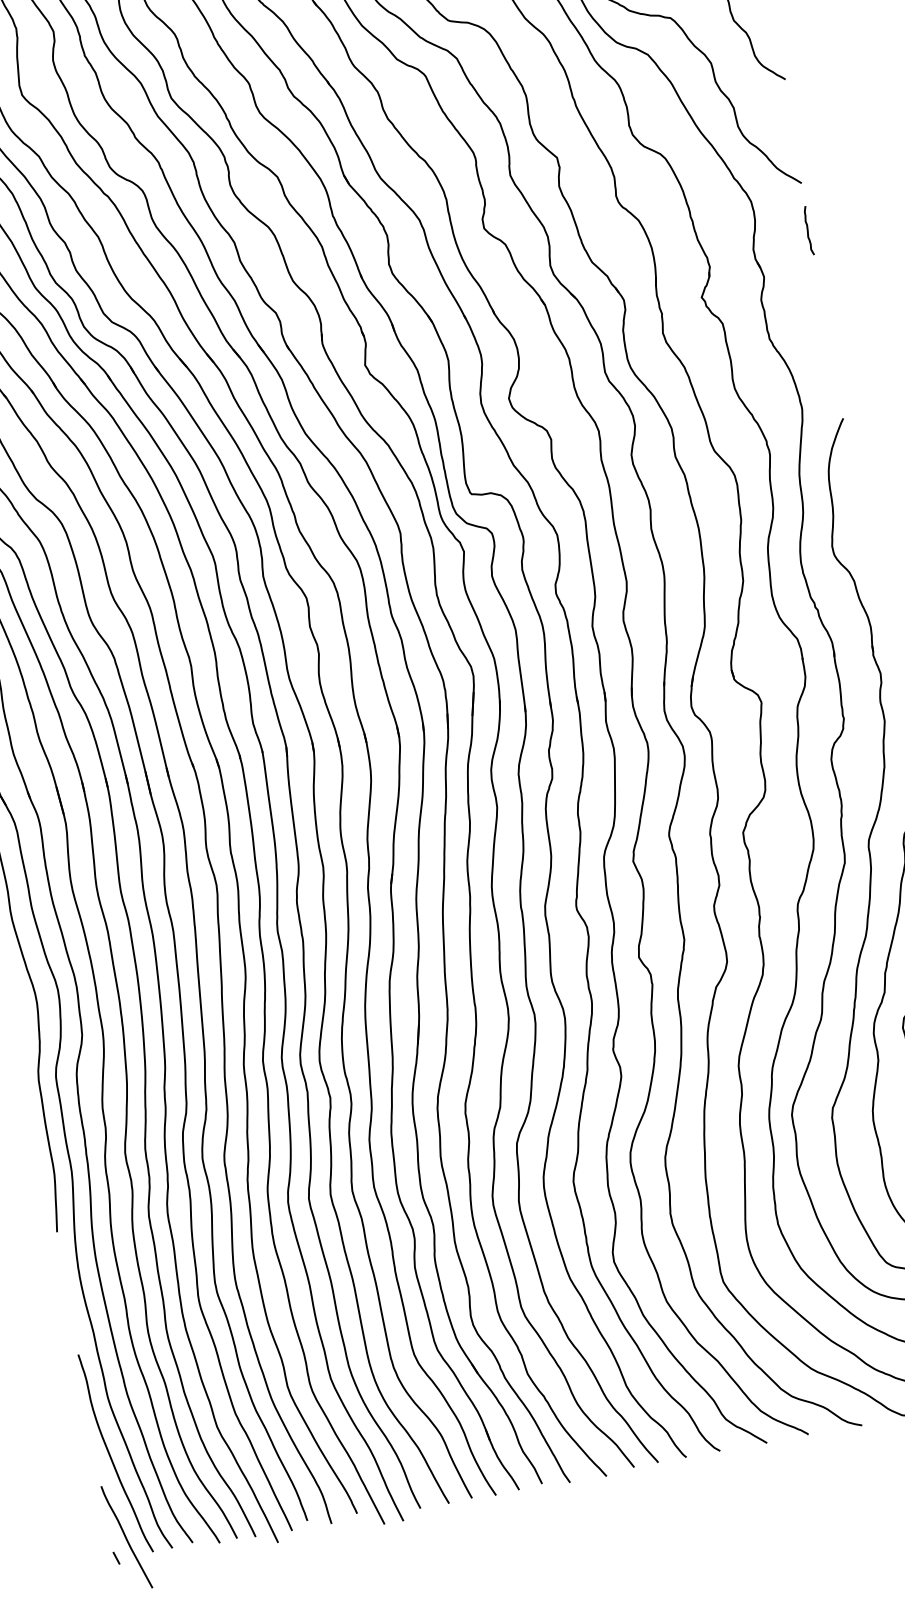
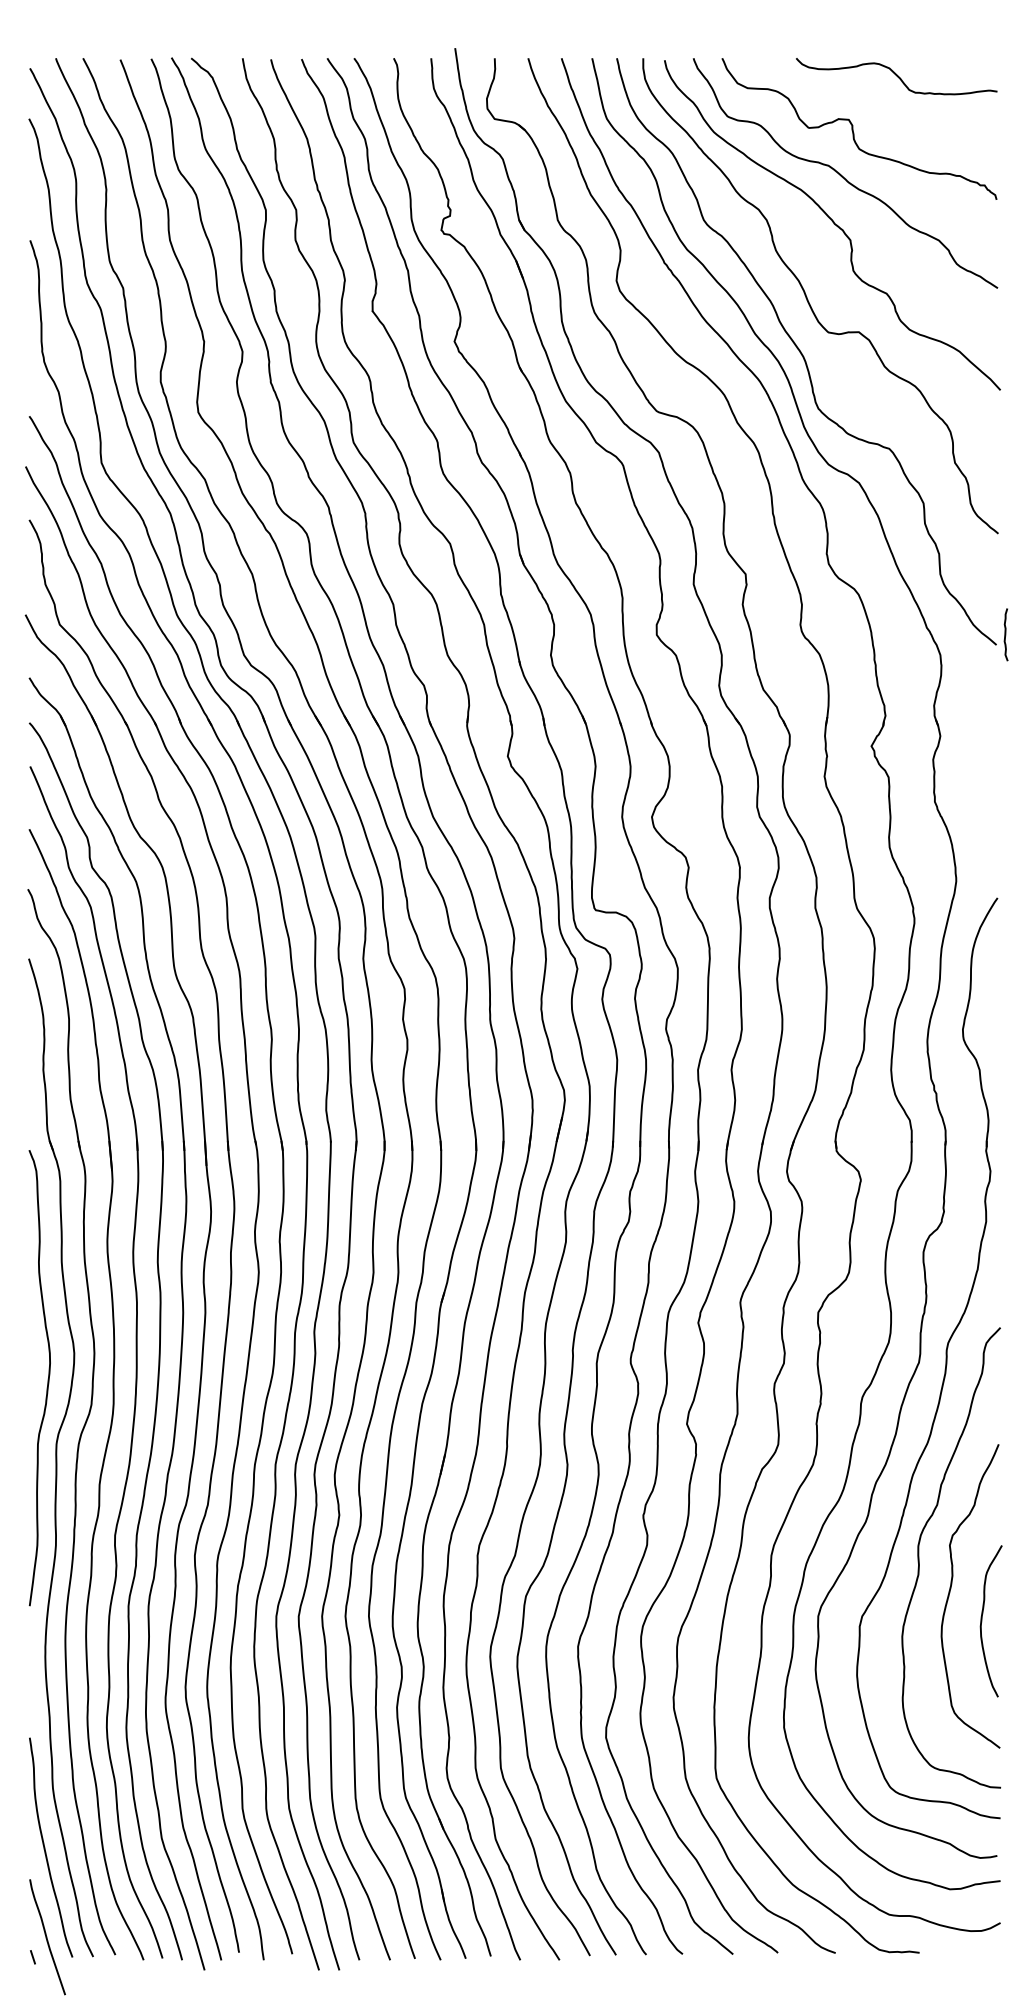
curve: (807, 230) -> (1005, 634), moved

